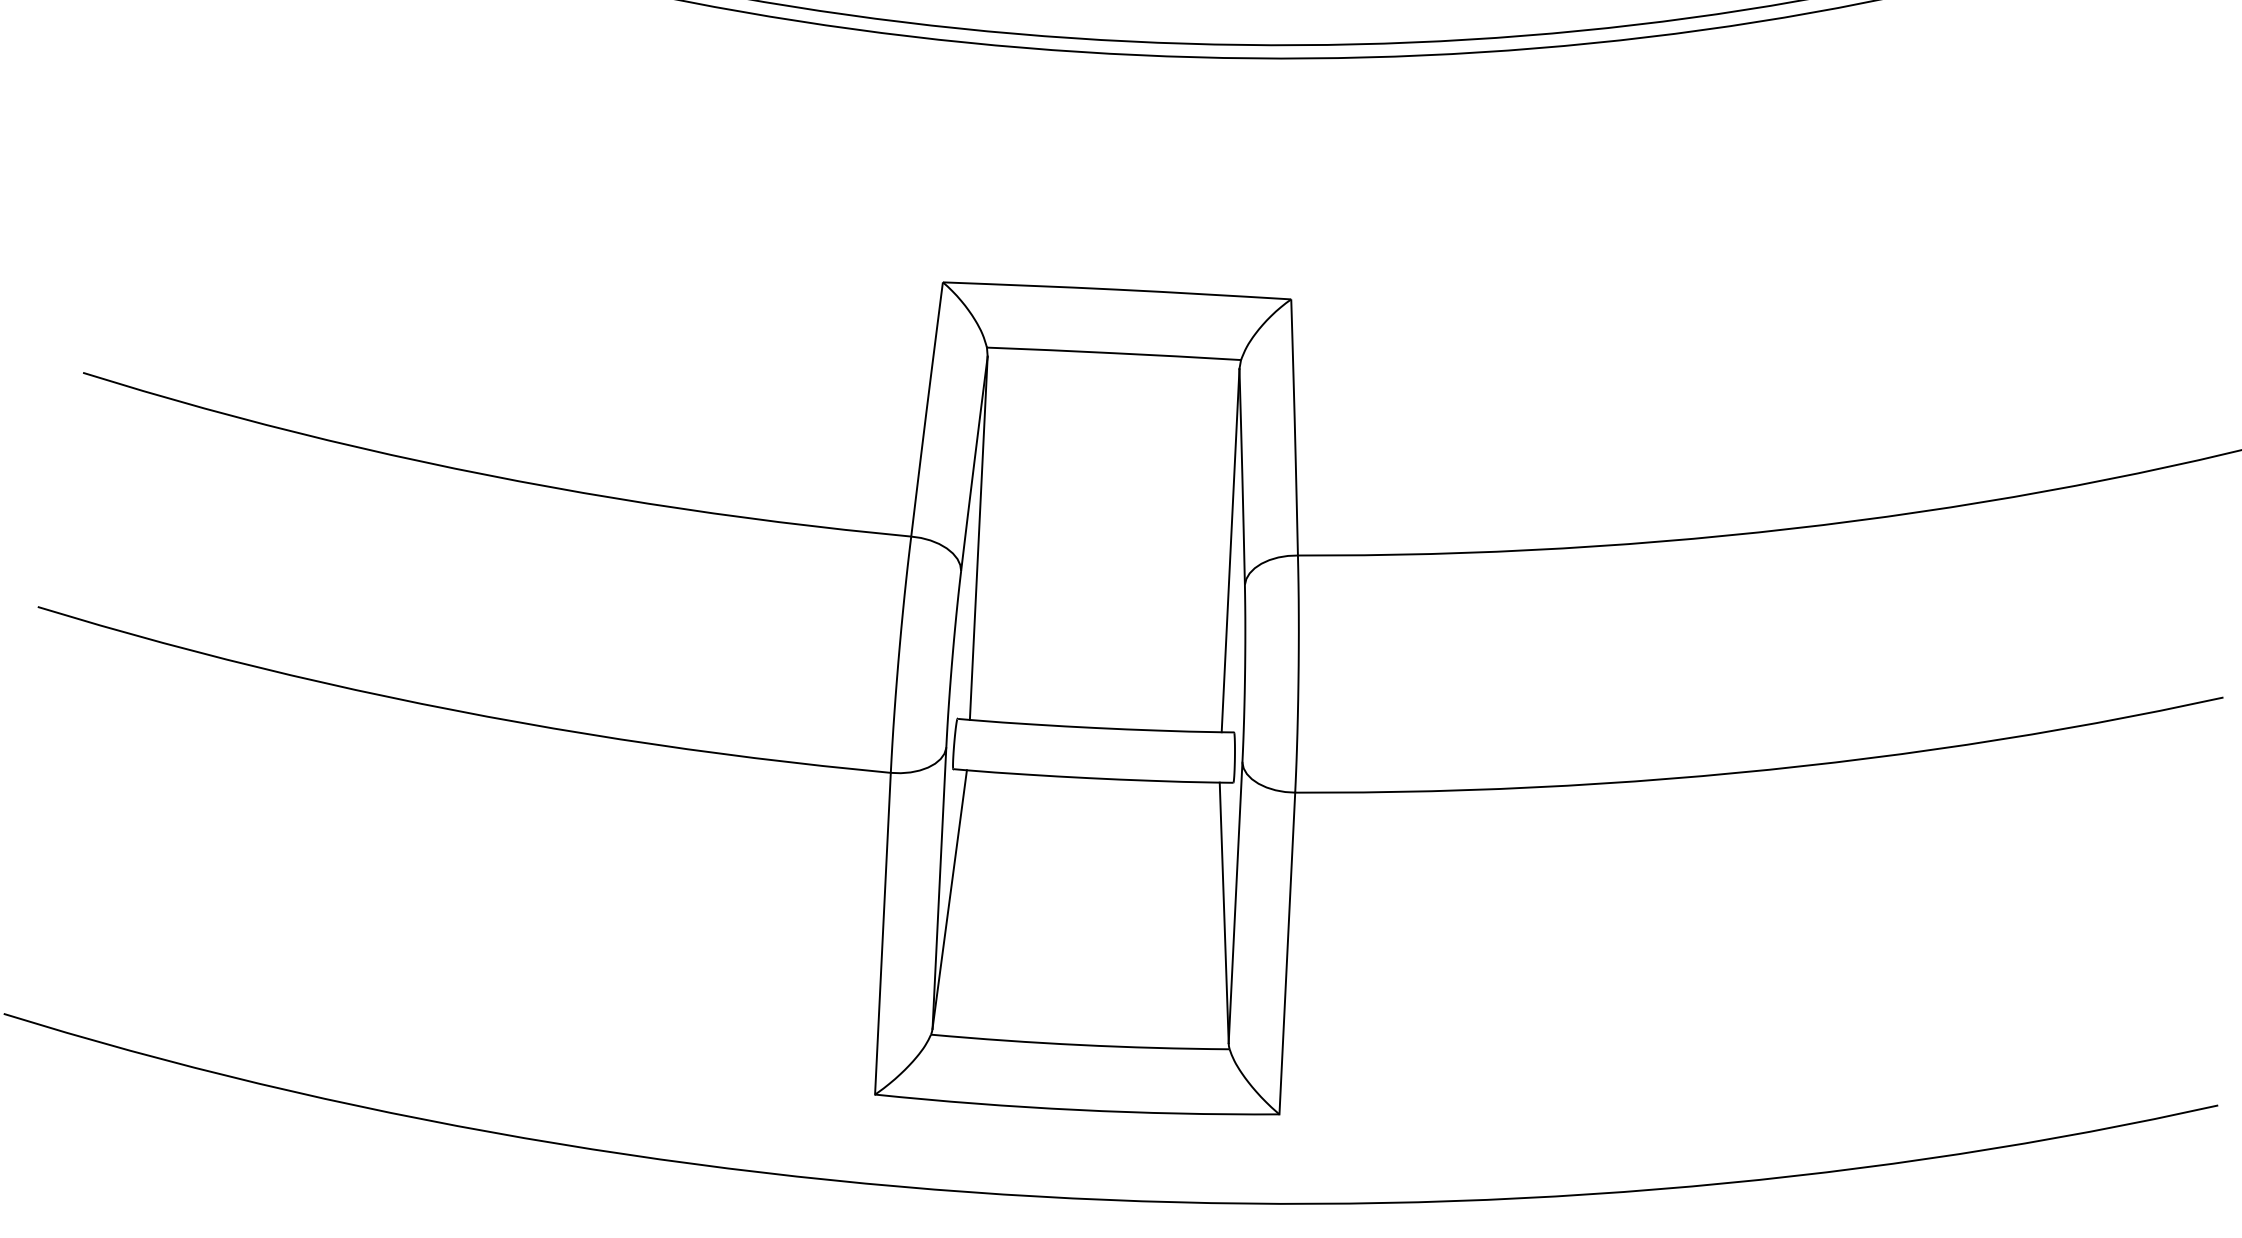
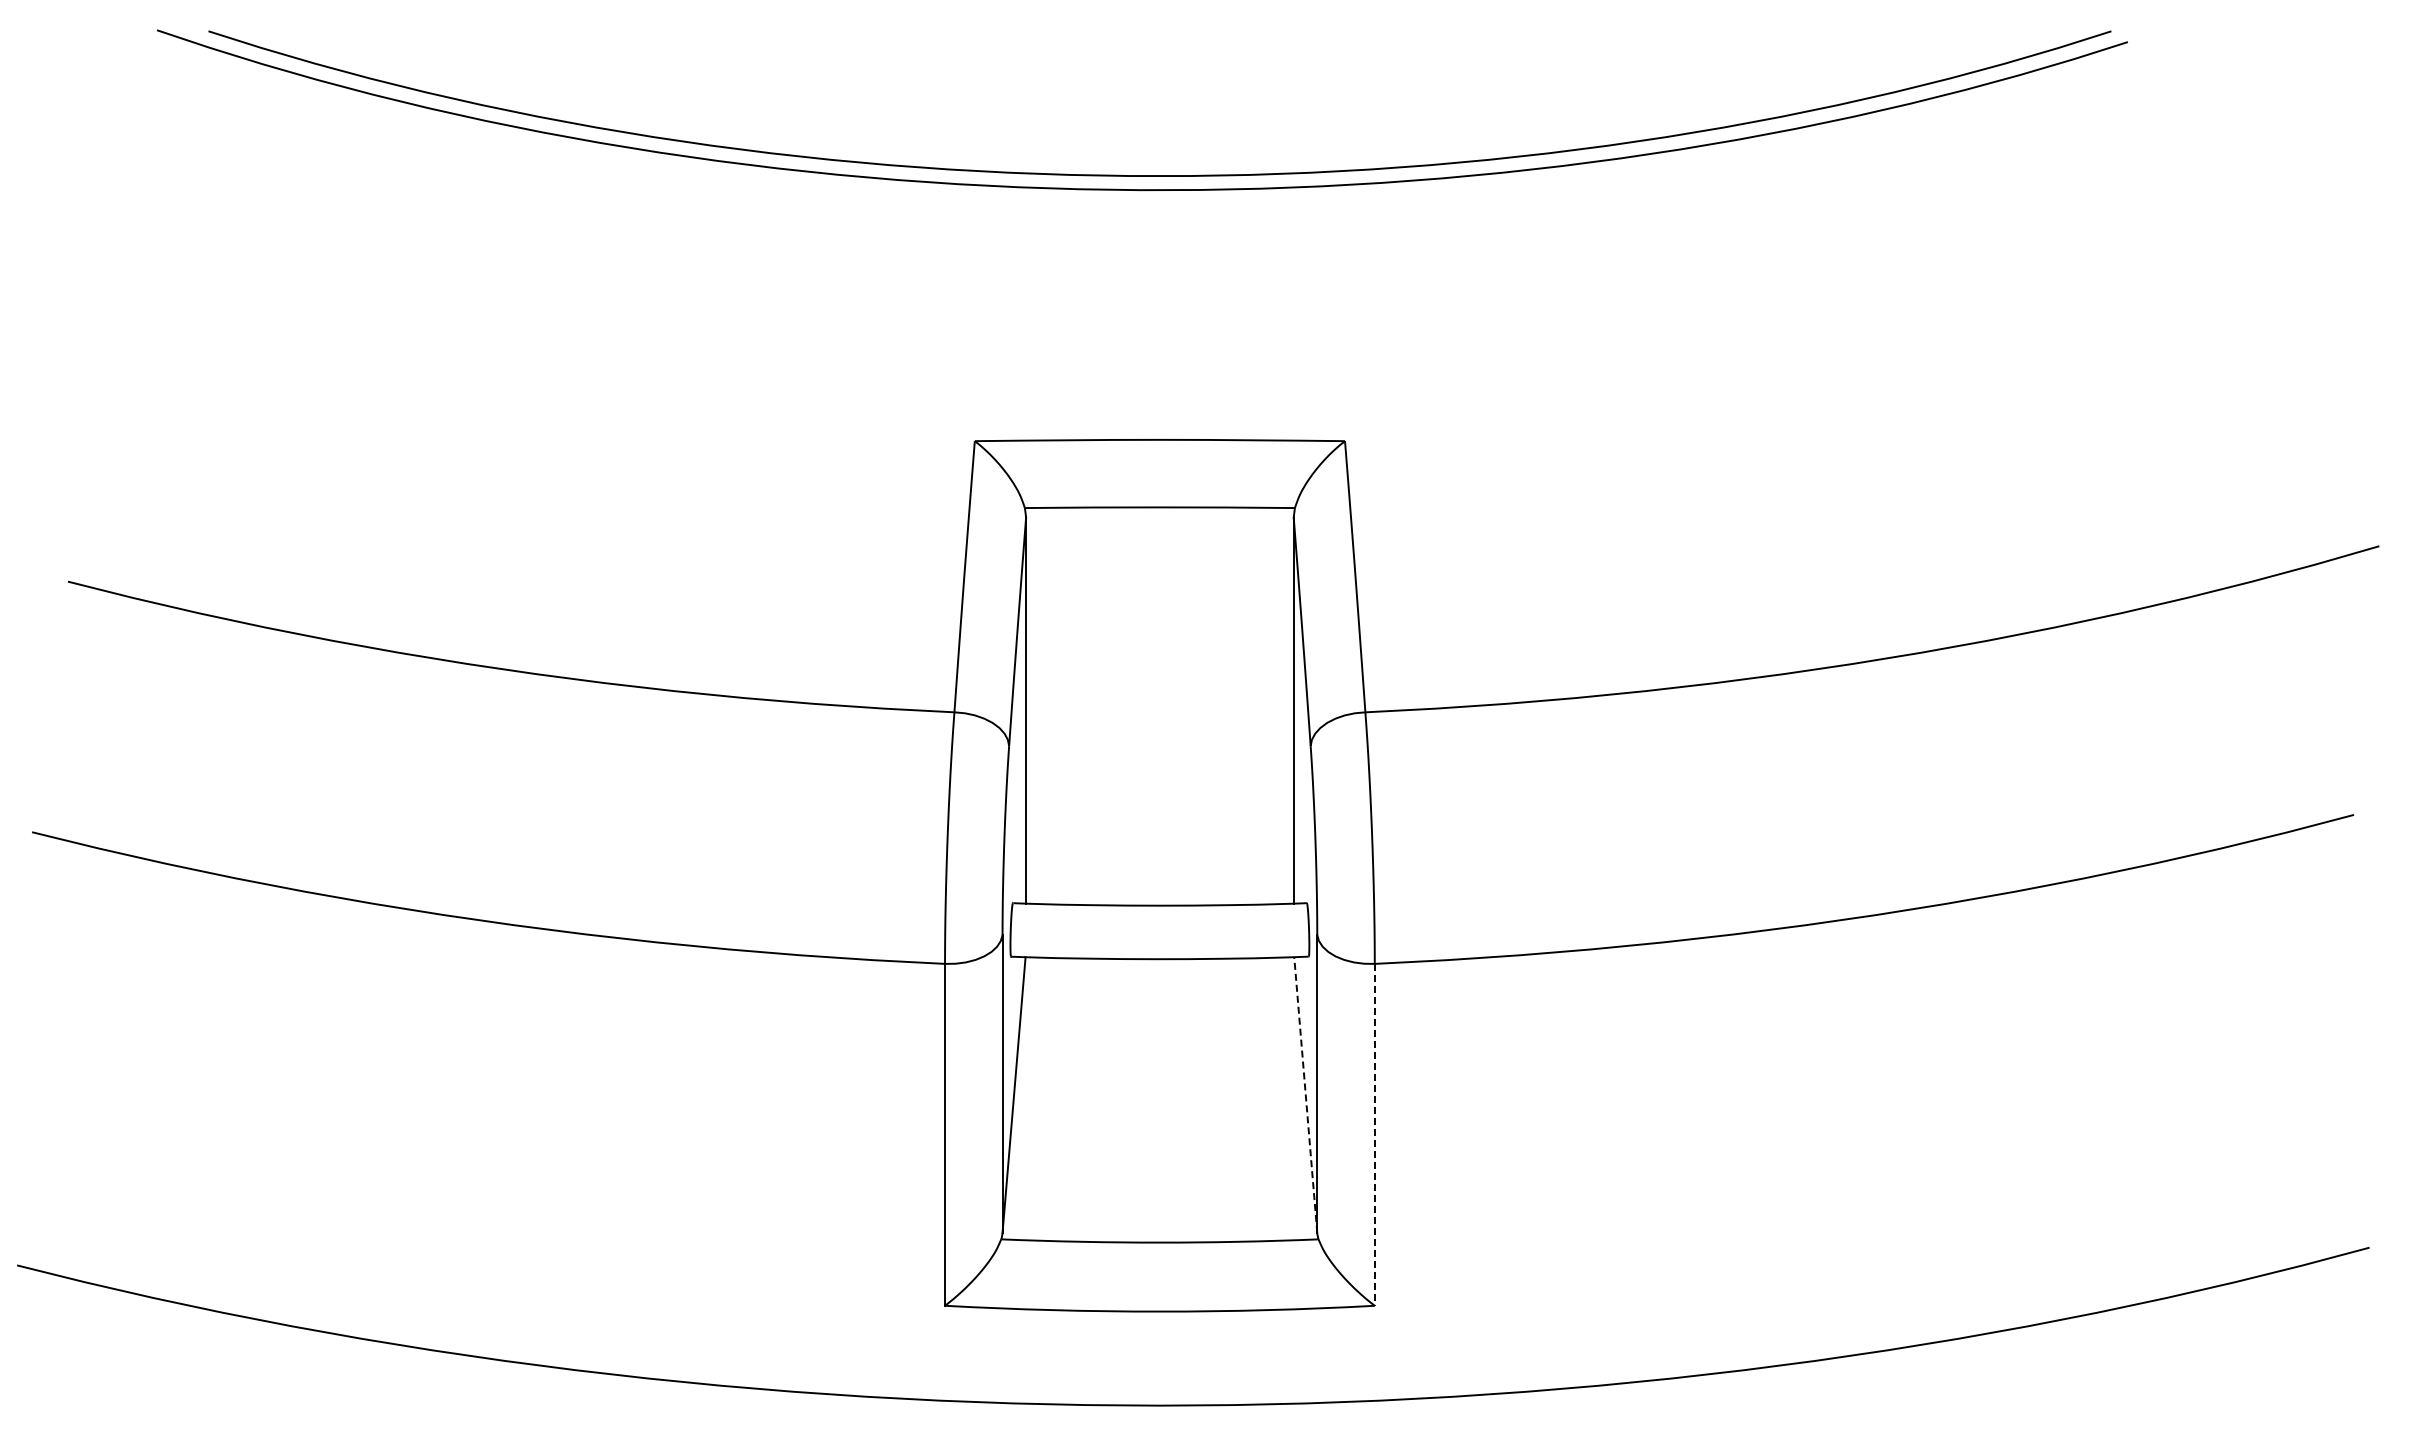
line: (1223, 912) -> (1305, 1094), solid -> dashed
line: (1287, 953) -> (1374, 1134), solid -> dashed

